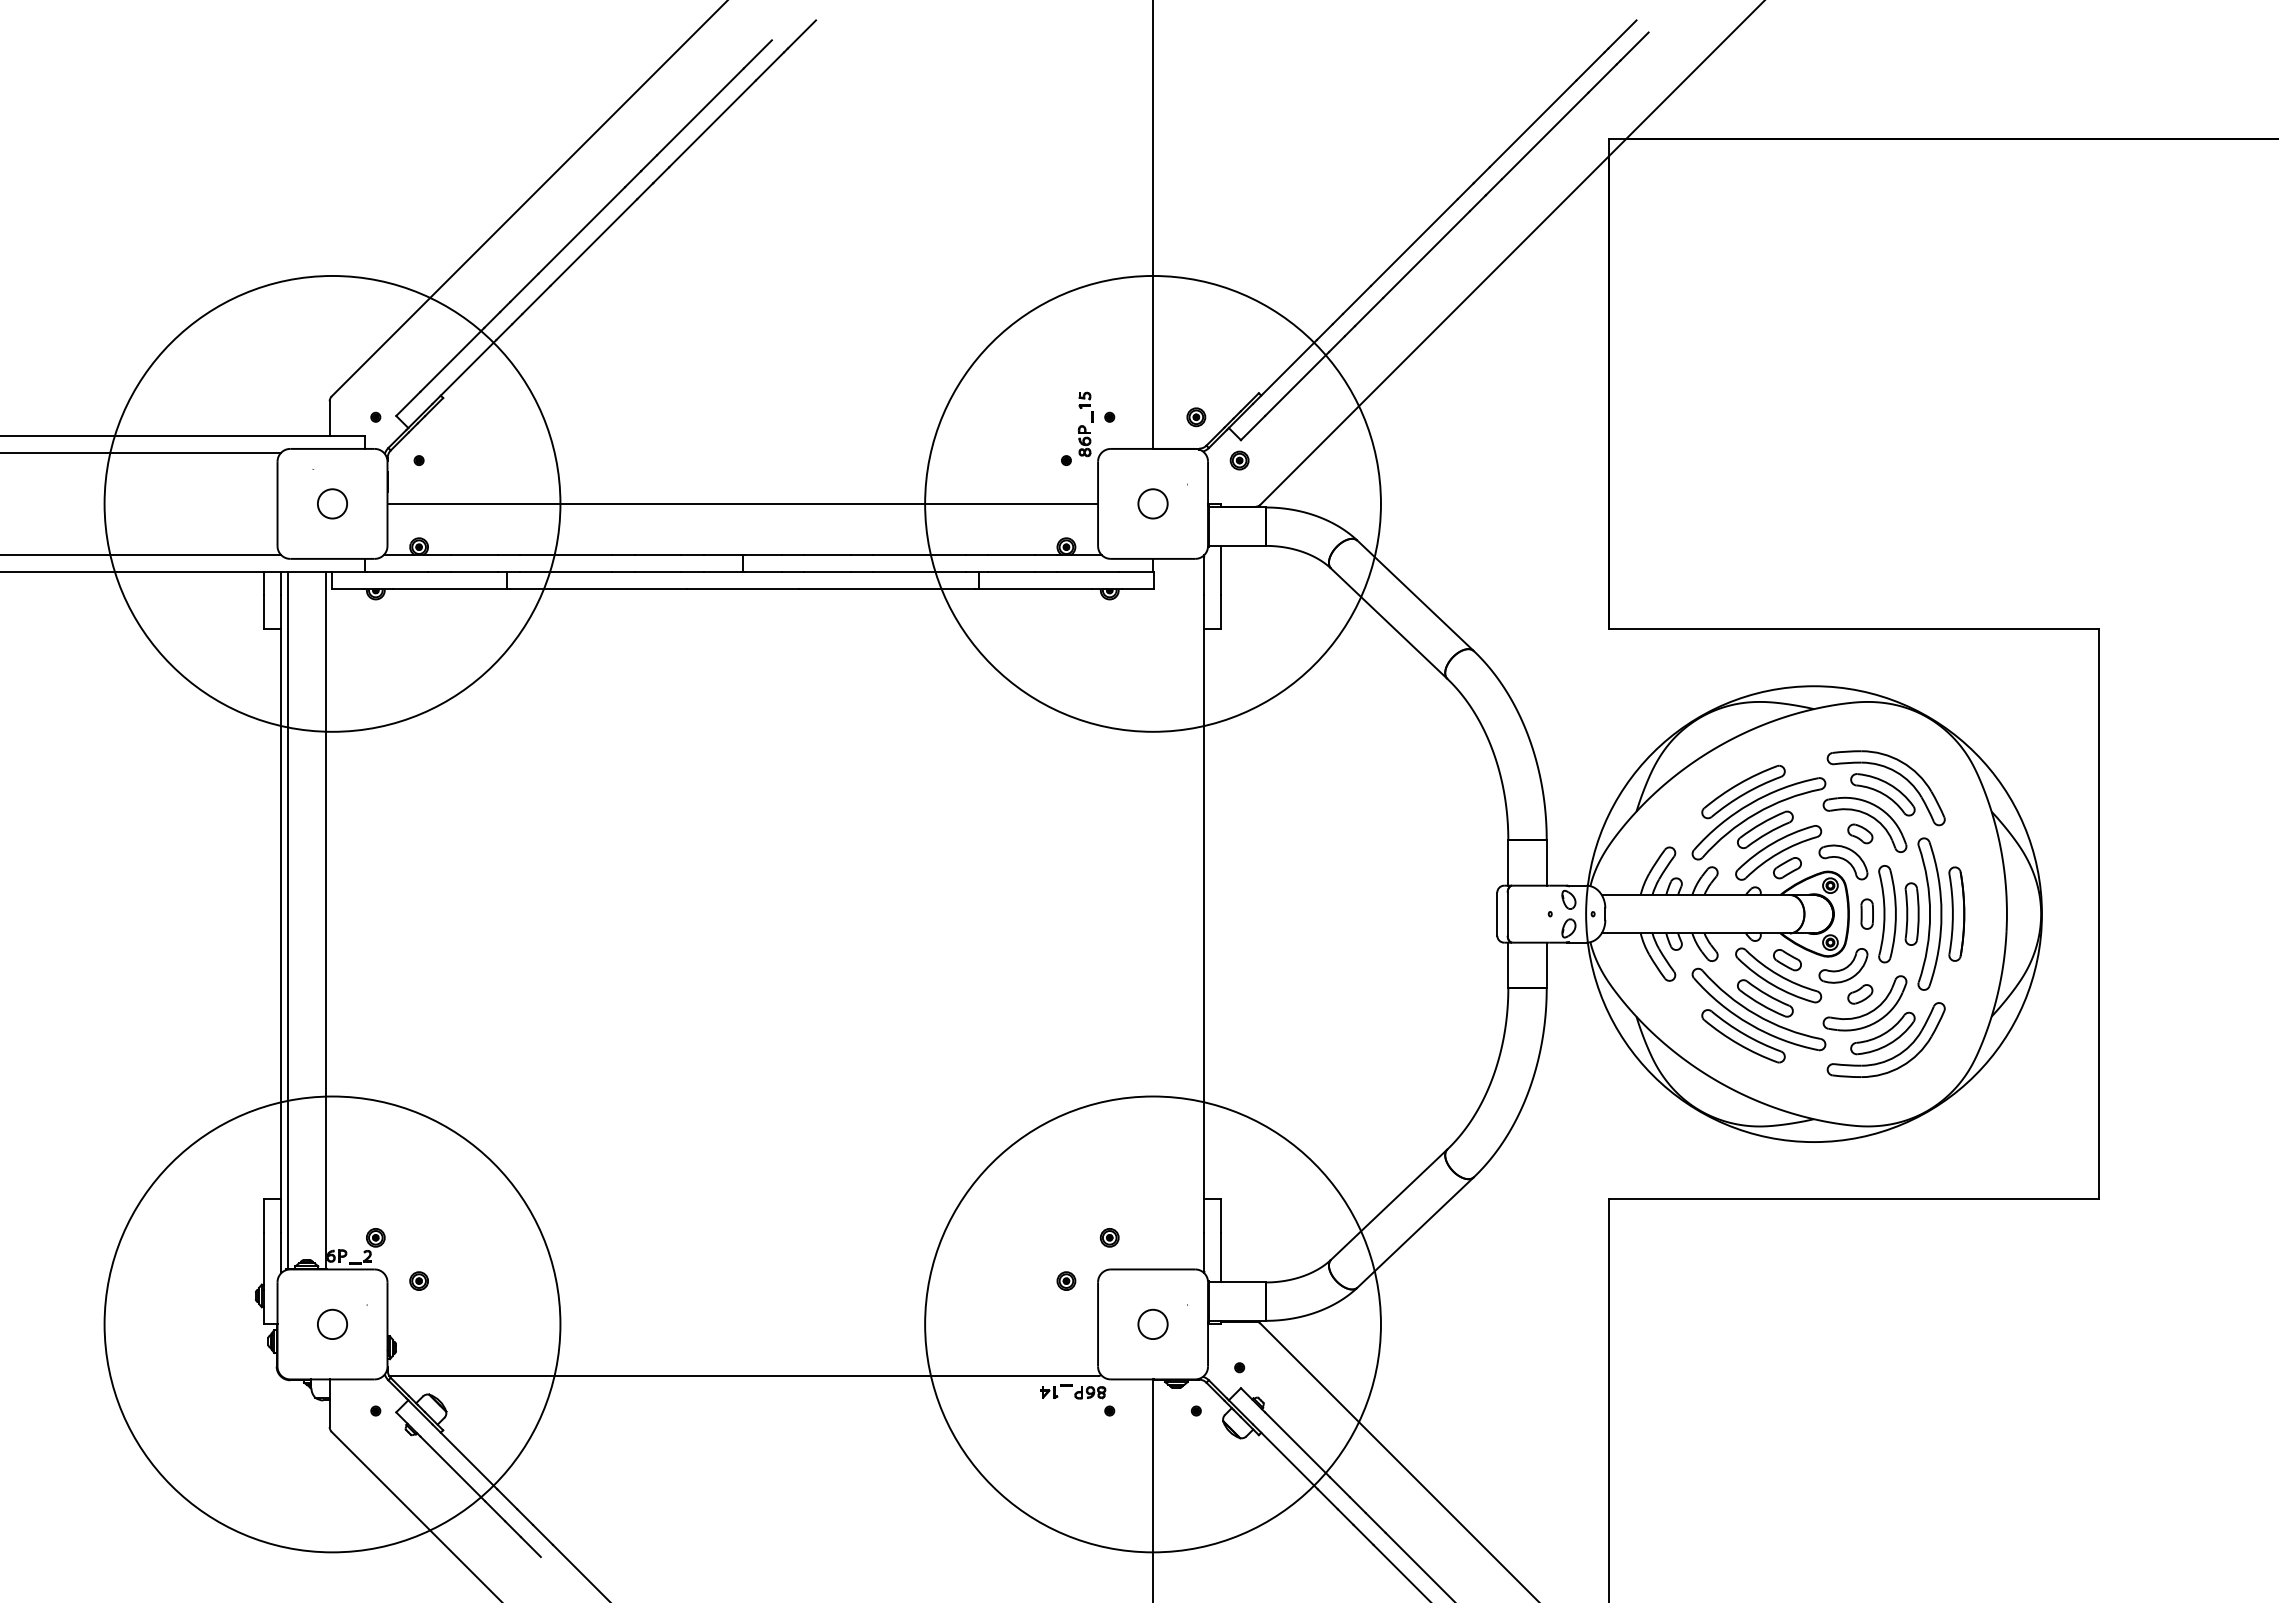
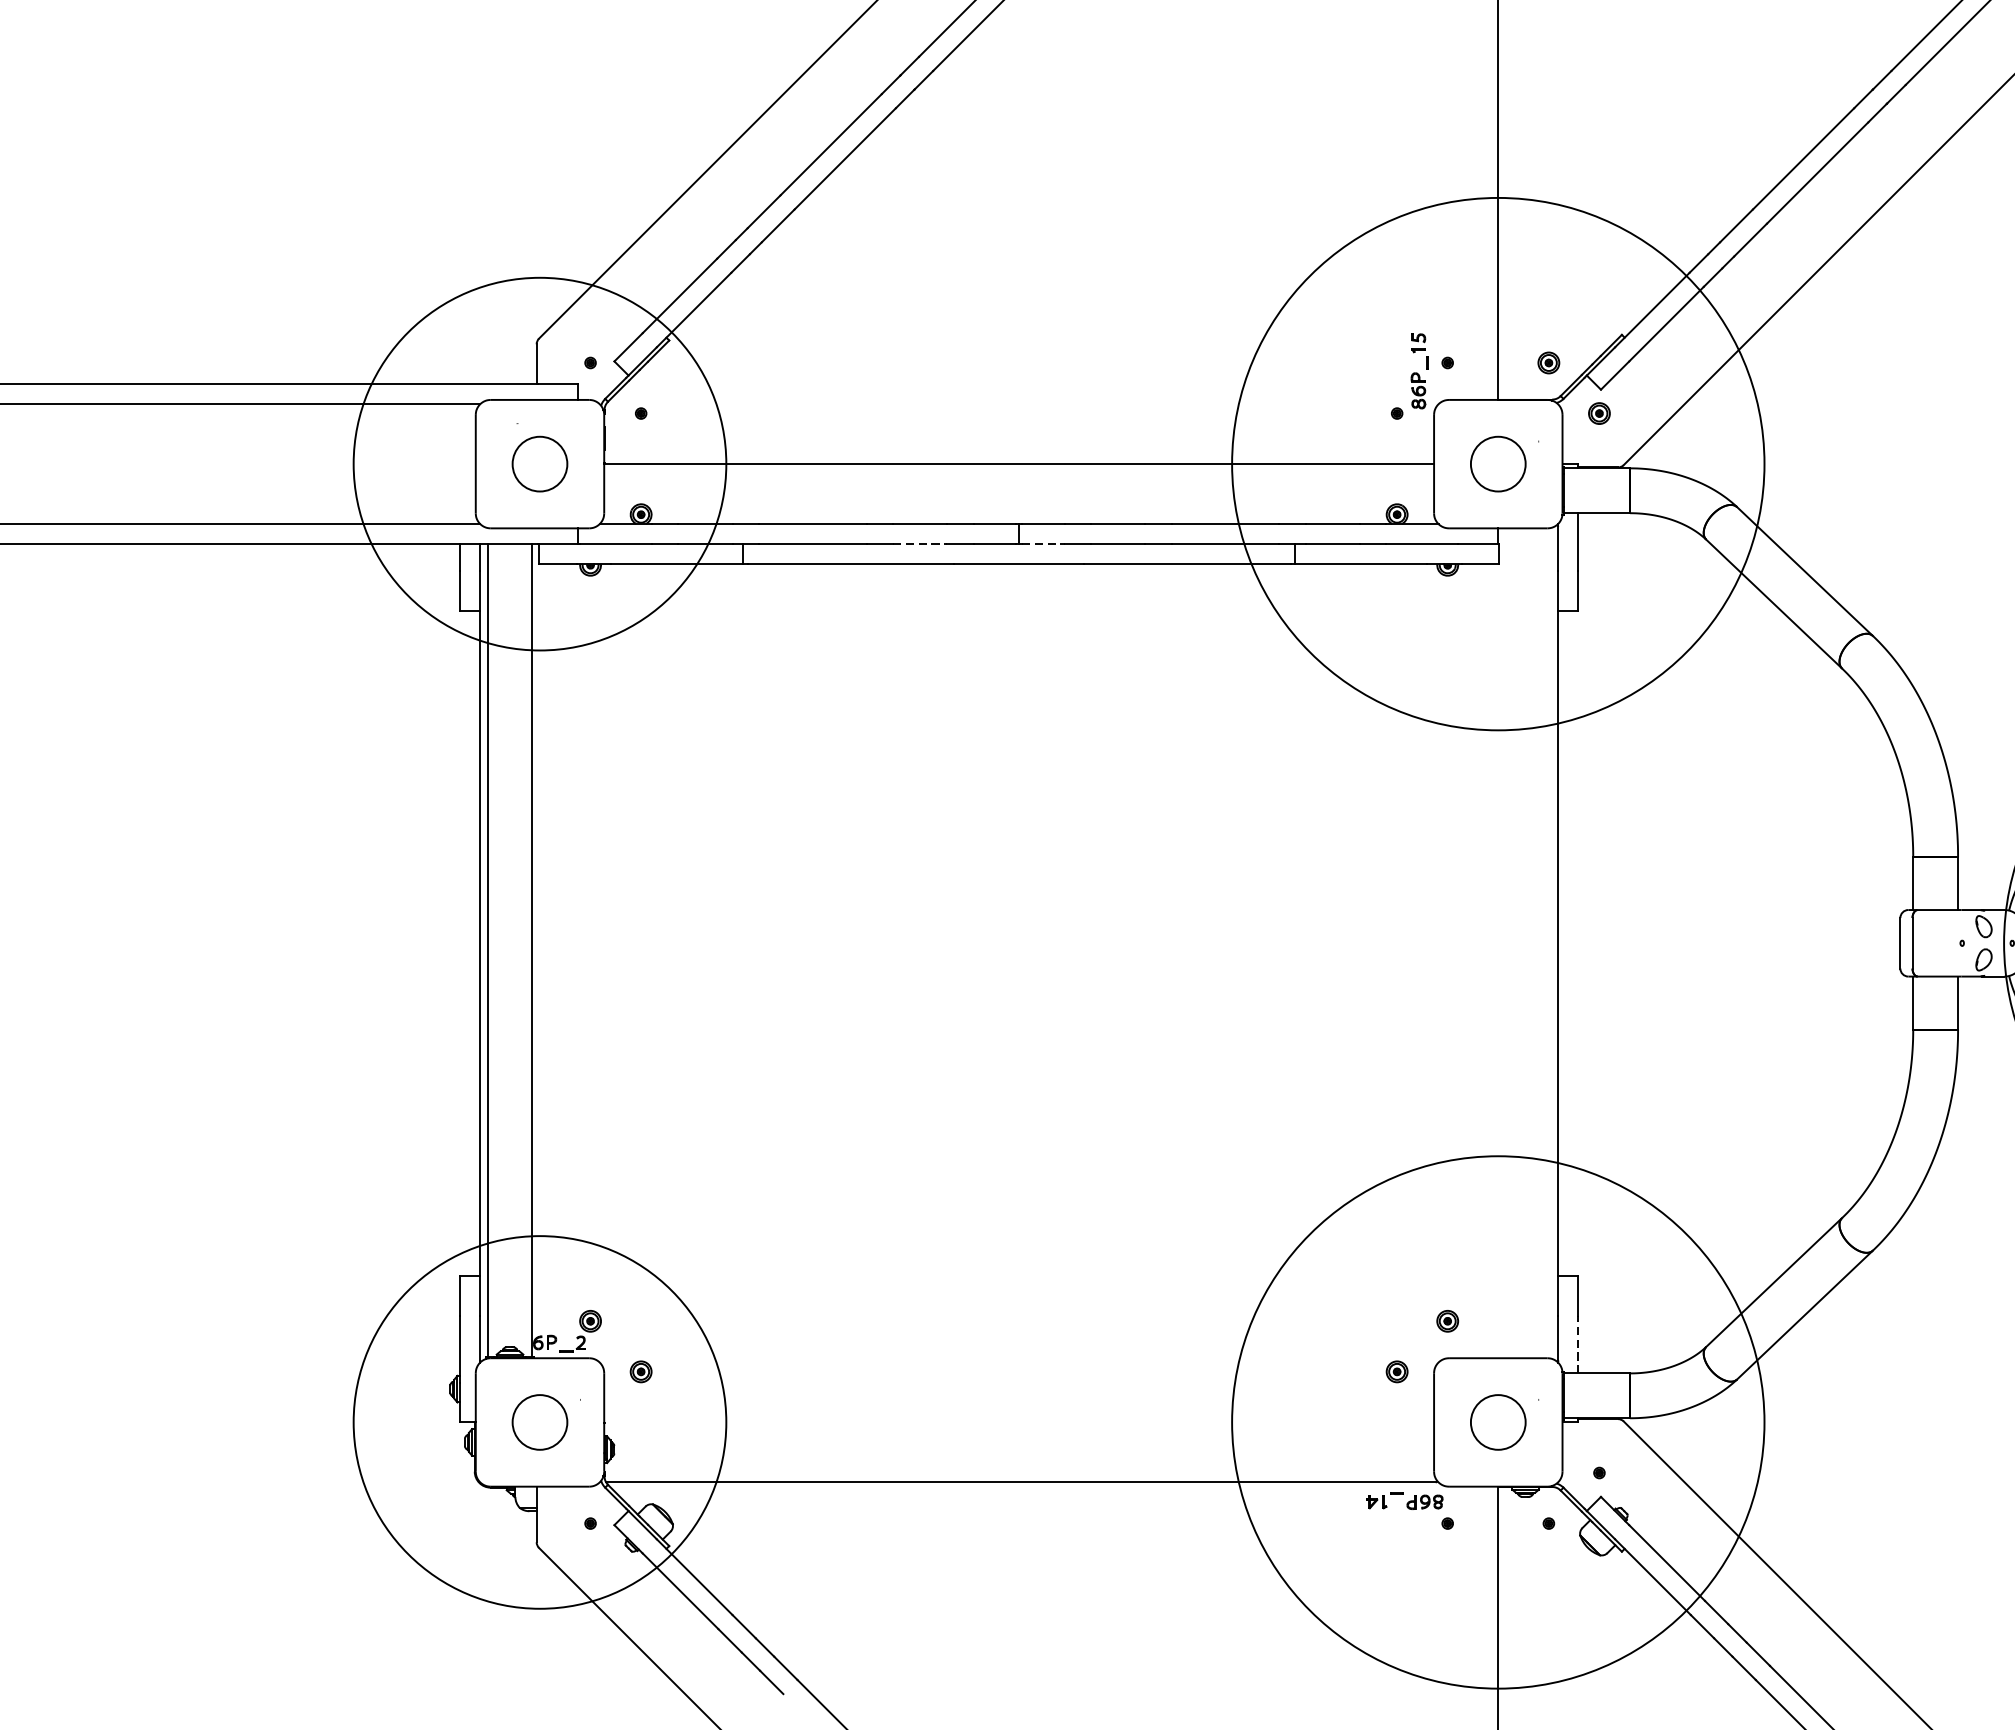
circle: (332, 503) -> (539, 463), size x0.7
circle: (332, 503) -> (539, 463), size x1.6
circle: (1152, 503) -> (1497, 463), size x1.6
line: (658, 572) -> (920, 544), solid -> dashed
line: (763, 572) -> (1043, 544), solid -> dashed
line: (1221, 1257) -> (1578, 1344), solid -> dashed
circle: (332, 1324) -> (539, 1422), size x0.7
circle: (332, 1324) -> (539, 1422), size x1.6
circle: (1152, 1324) -> (1497, 1422), size x1.6

